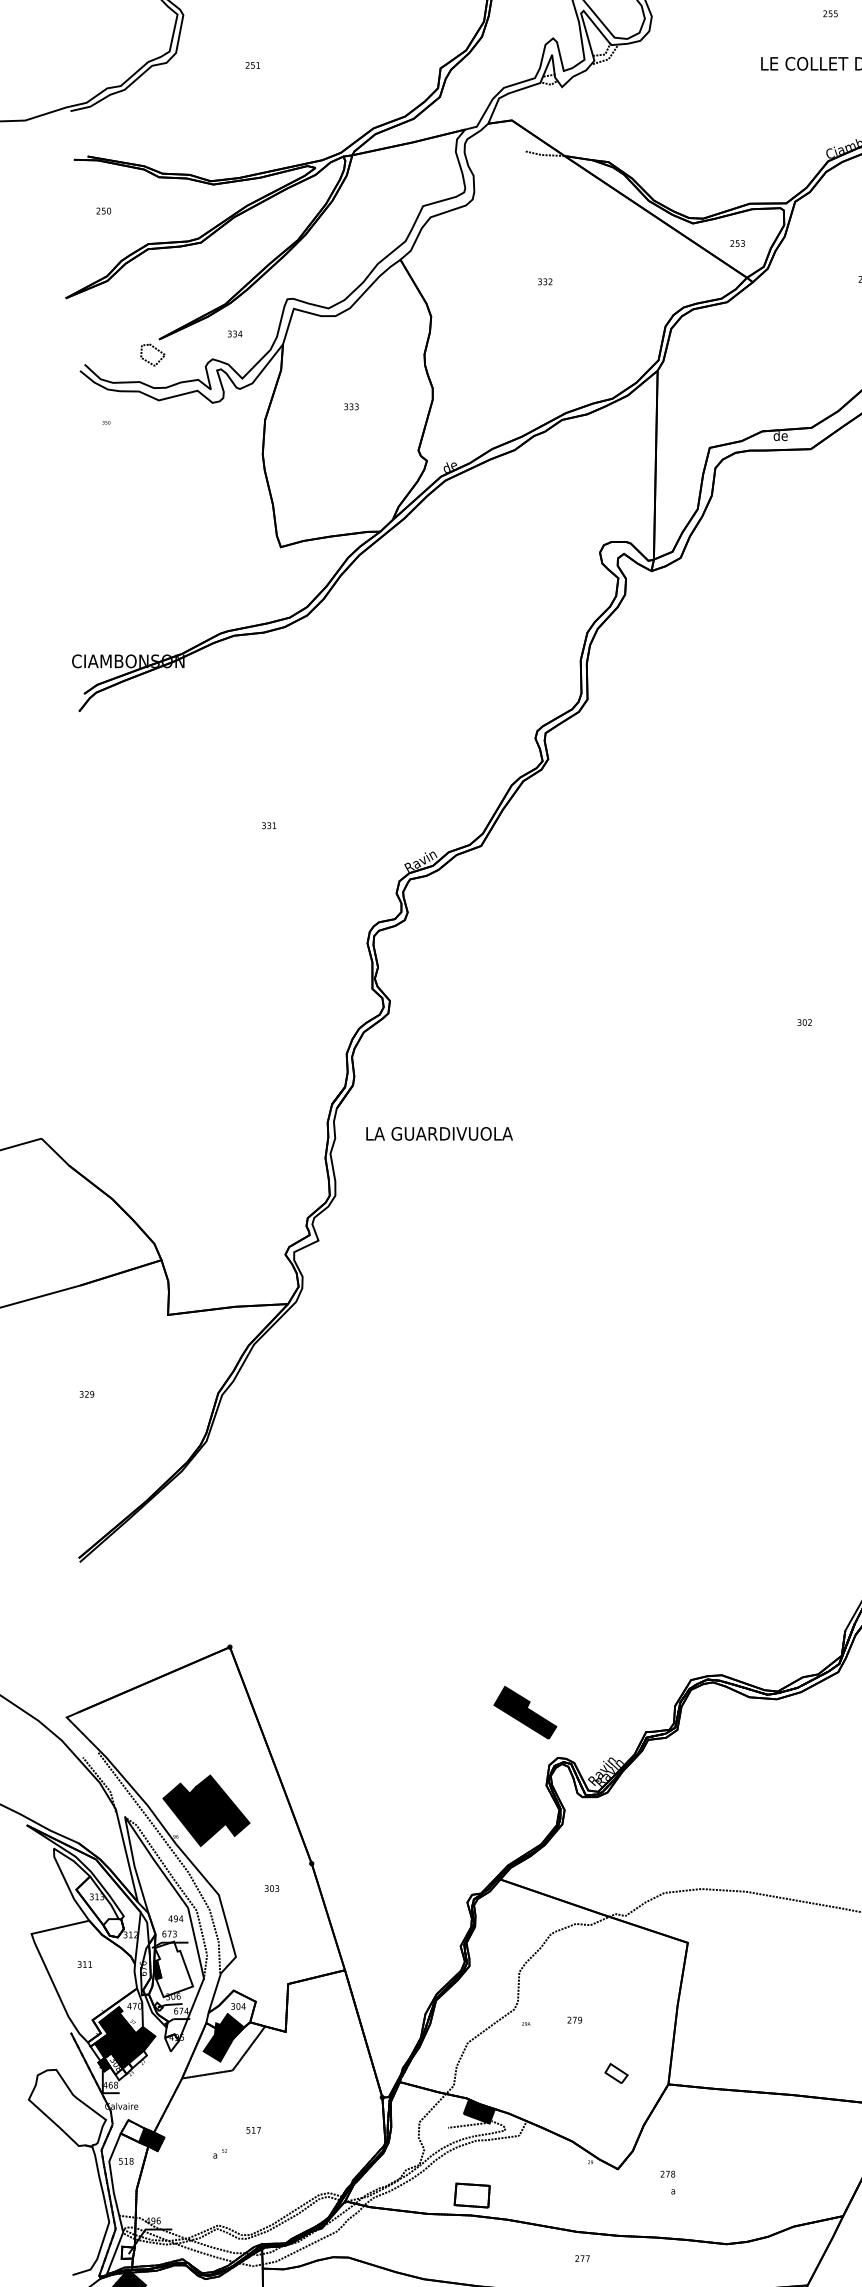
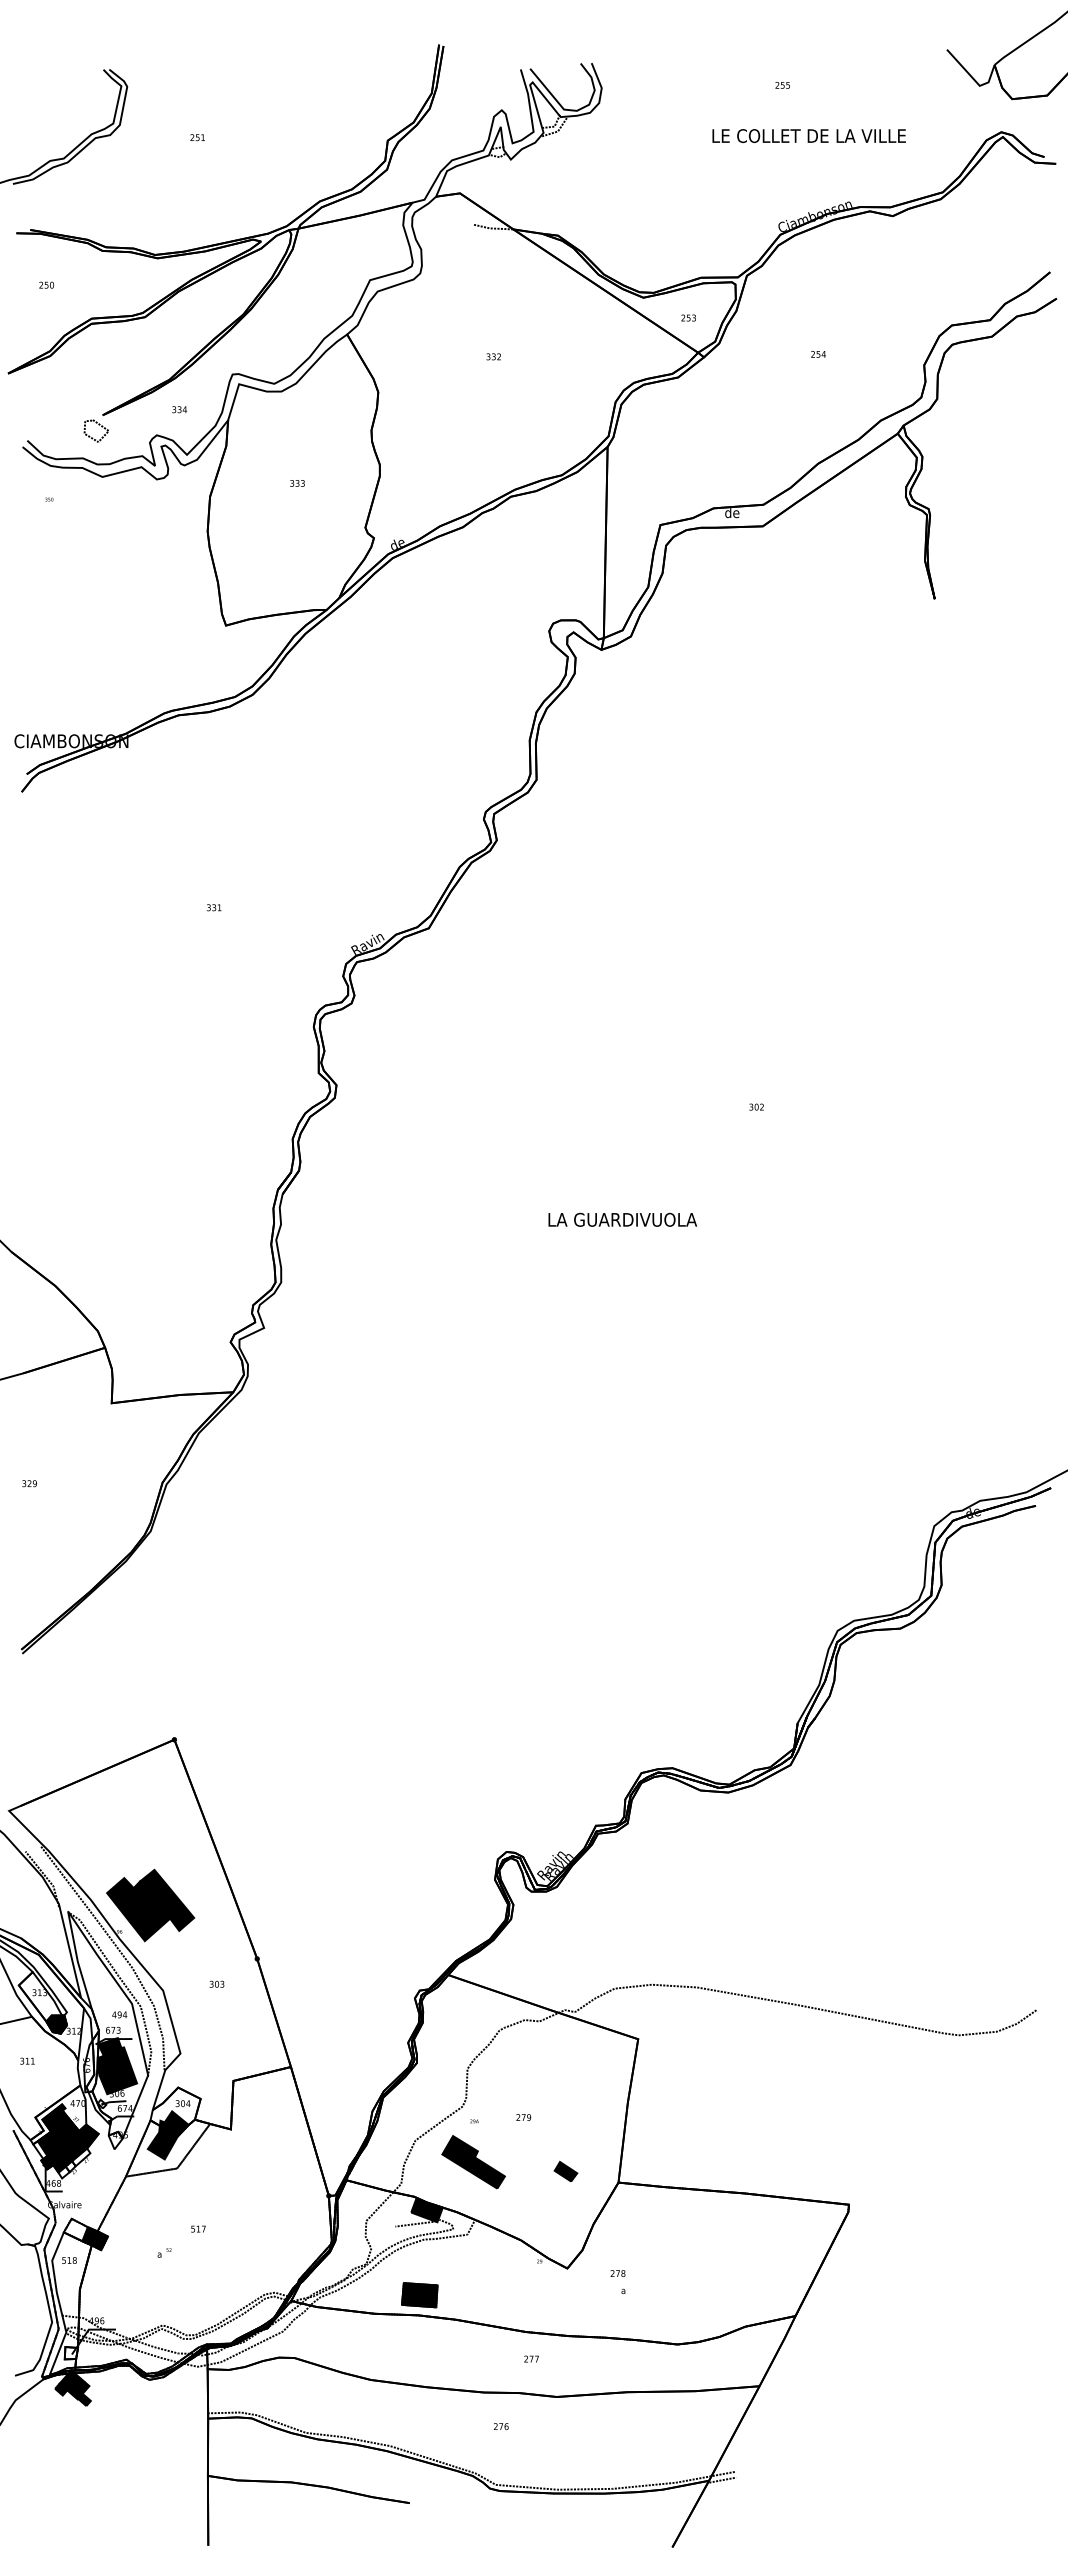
text: (439, 1133) -> (622, 1219), moved
part: (525, 1713) -> (473, 2162), moved
fill: (113, 1928) -> (56, 2024), added
fill: (173, 1969) -> (117, 2066), added
fill: (113, 2063) -> (56, 2161), added
fill: (616, 2073) -> (565, 2171), added
fill: (471, 2195) -> (419, 2295), added

